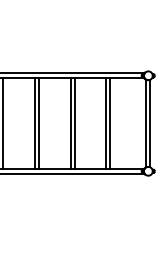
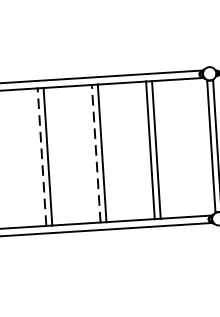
line: (34, 123) -> (41, 157), solid -> dashed
line: (70, 123) -> (96, 153), solid -> dashed

